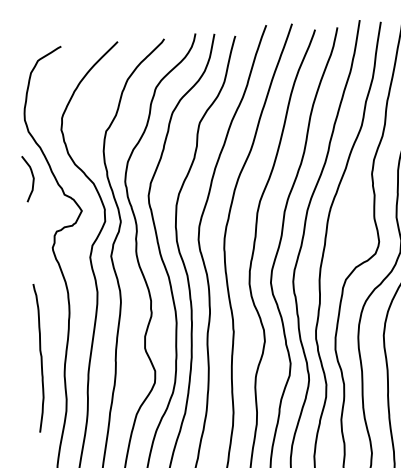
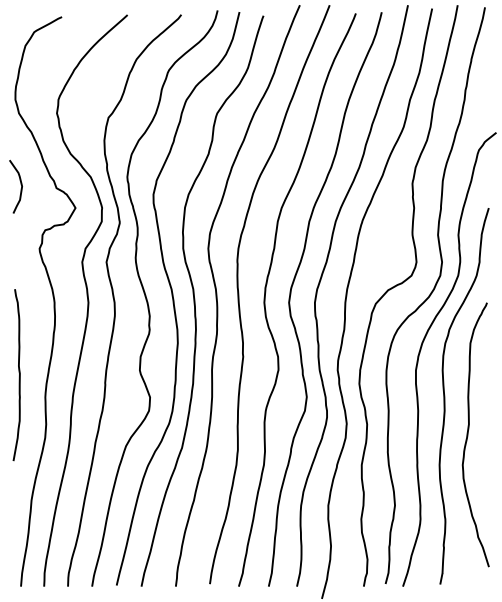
curve: (32, 176) -> (20, 184), moved

